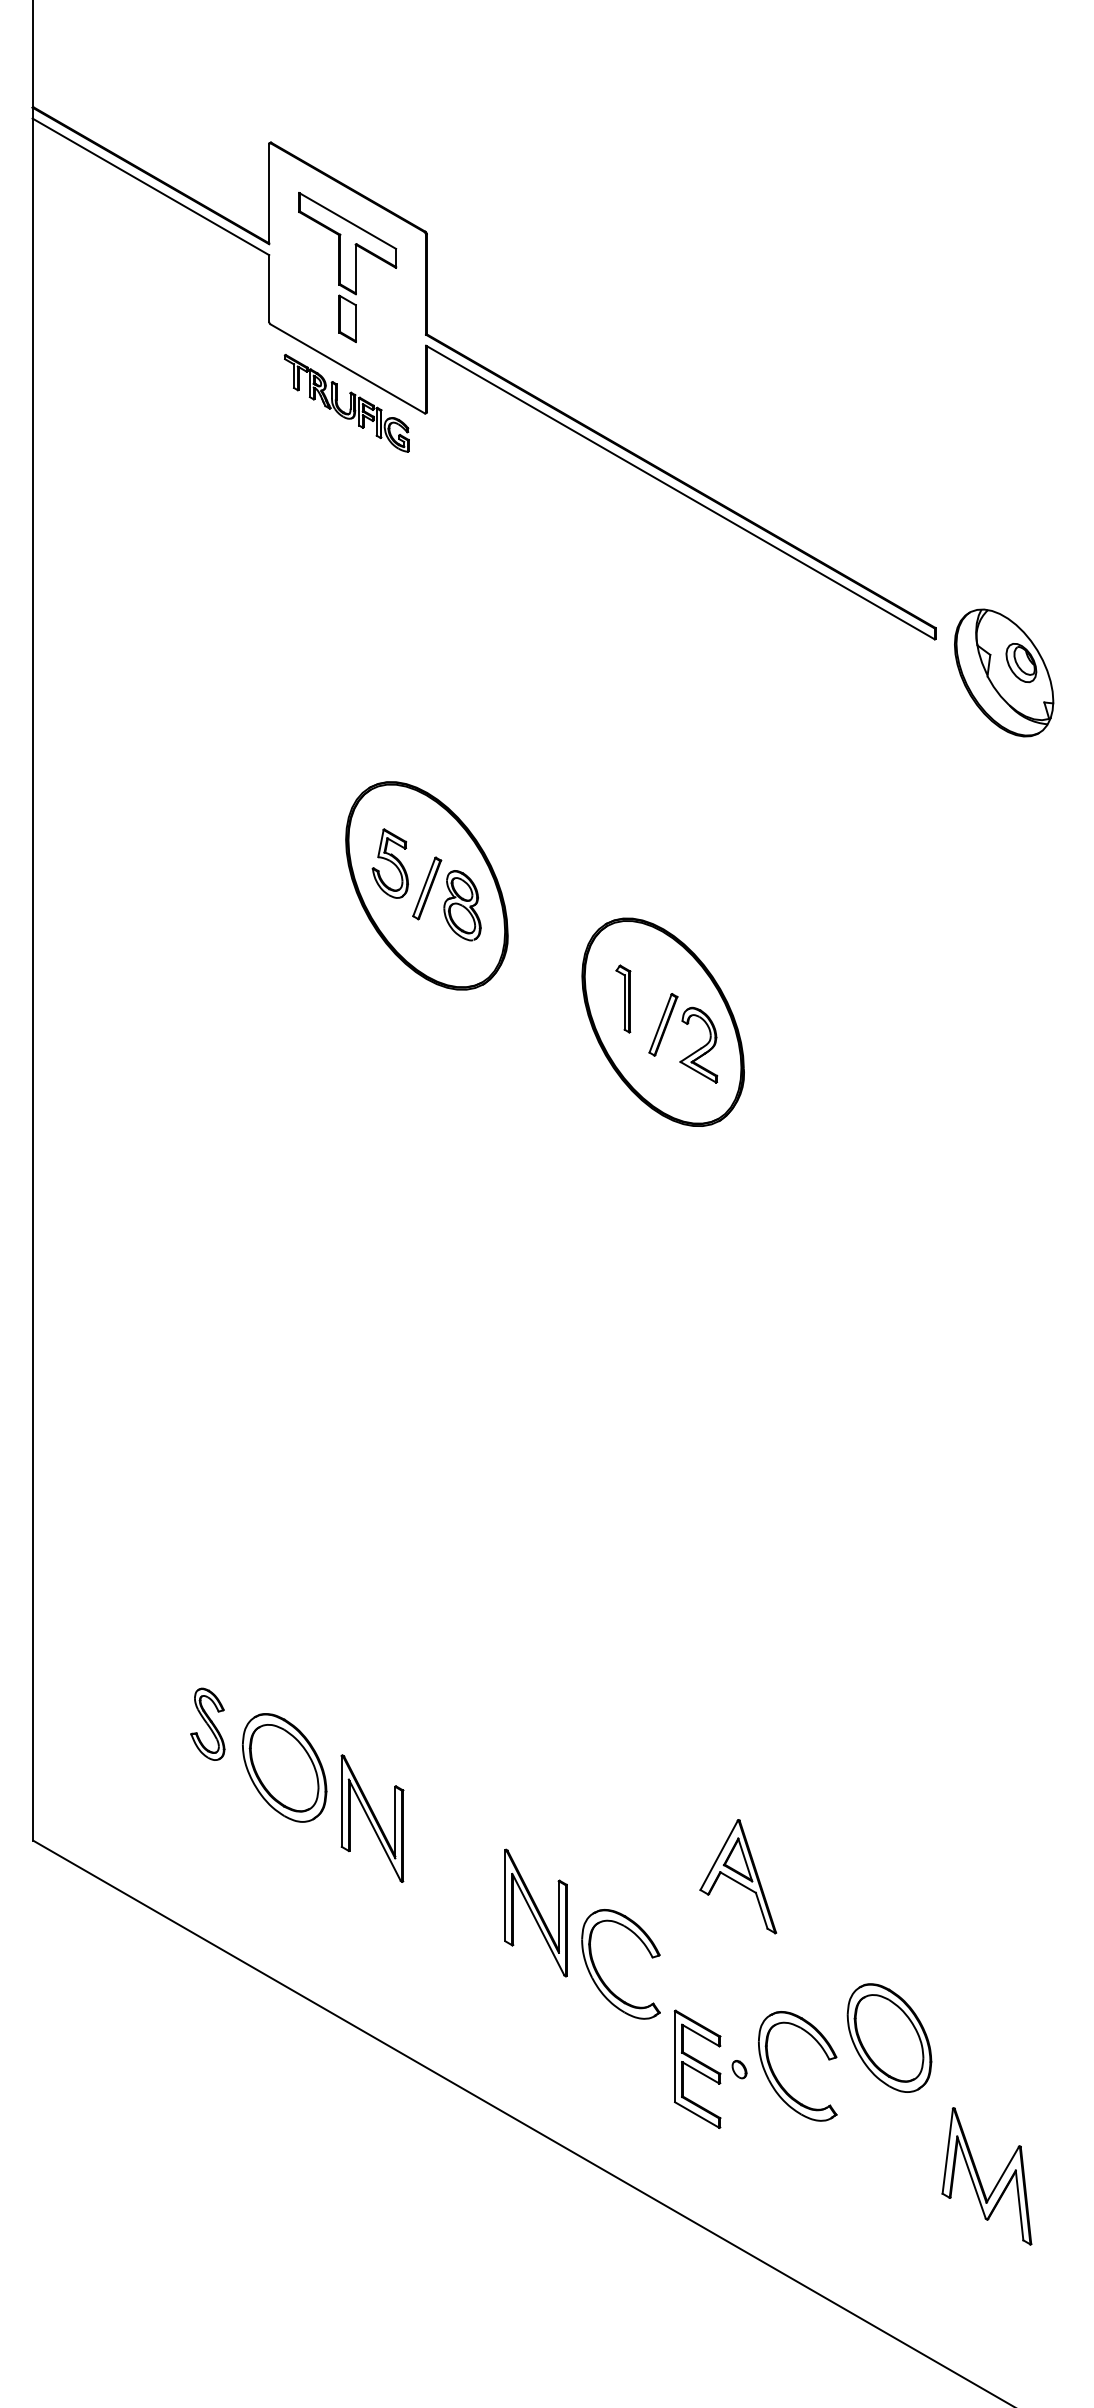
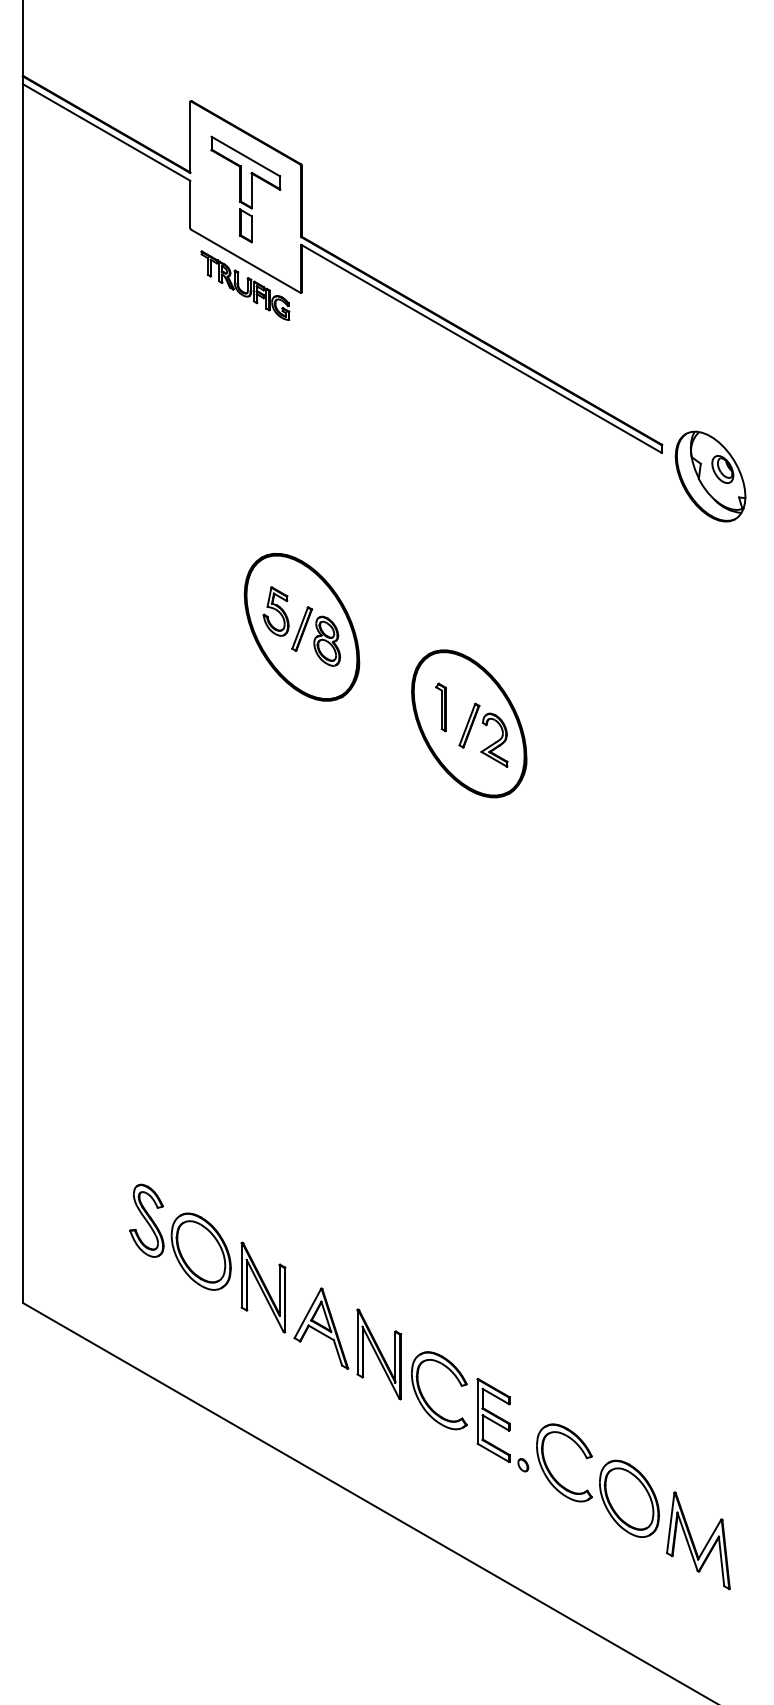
part: (207, 1724) -> (146, 1220), size x1.43
part: (738, 1876) -> (321, 1328), moved
part: (889, 2037) -> (629, 1498), moved
part: (697, 2068) -> (493, 1419), moved

